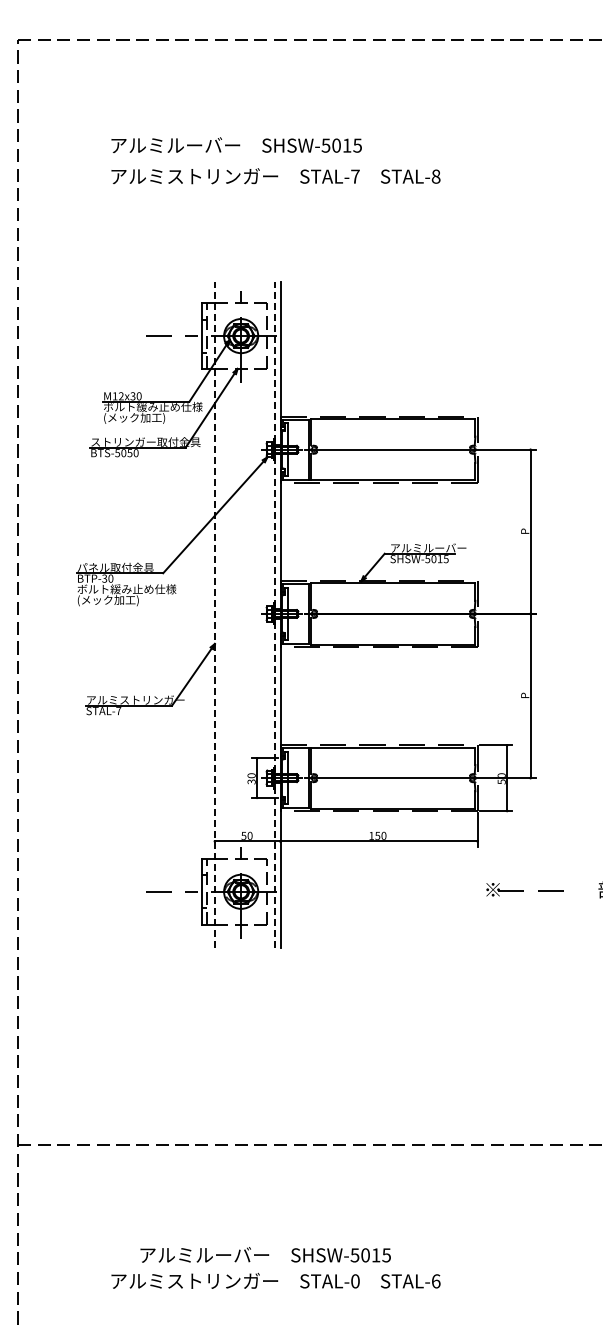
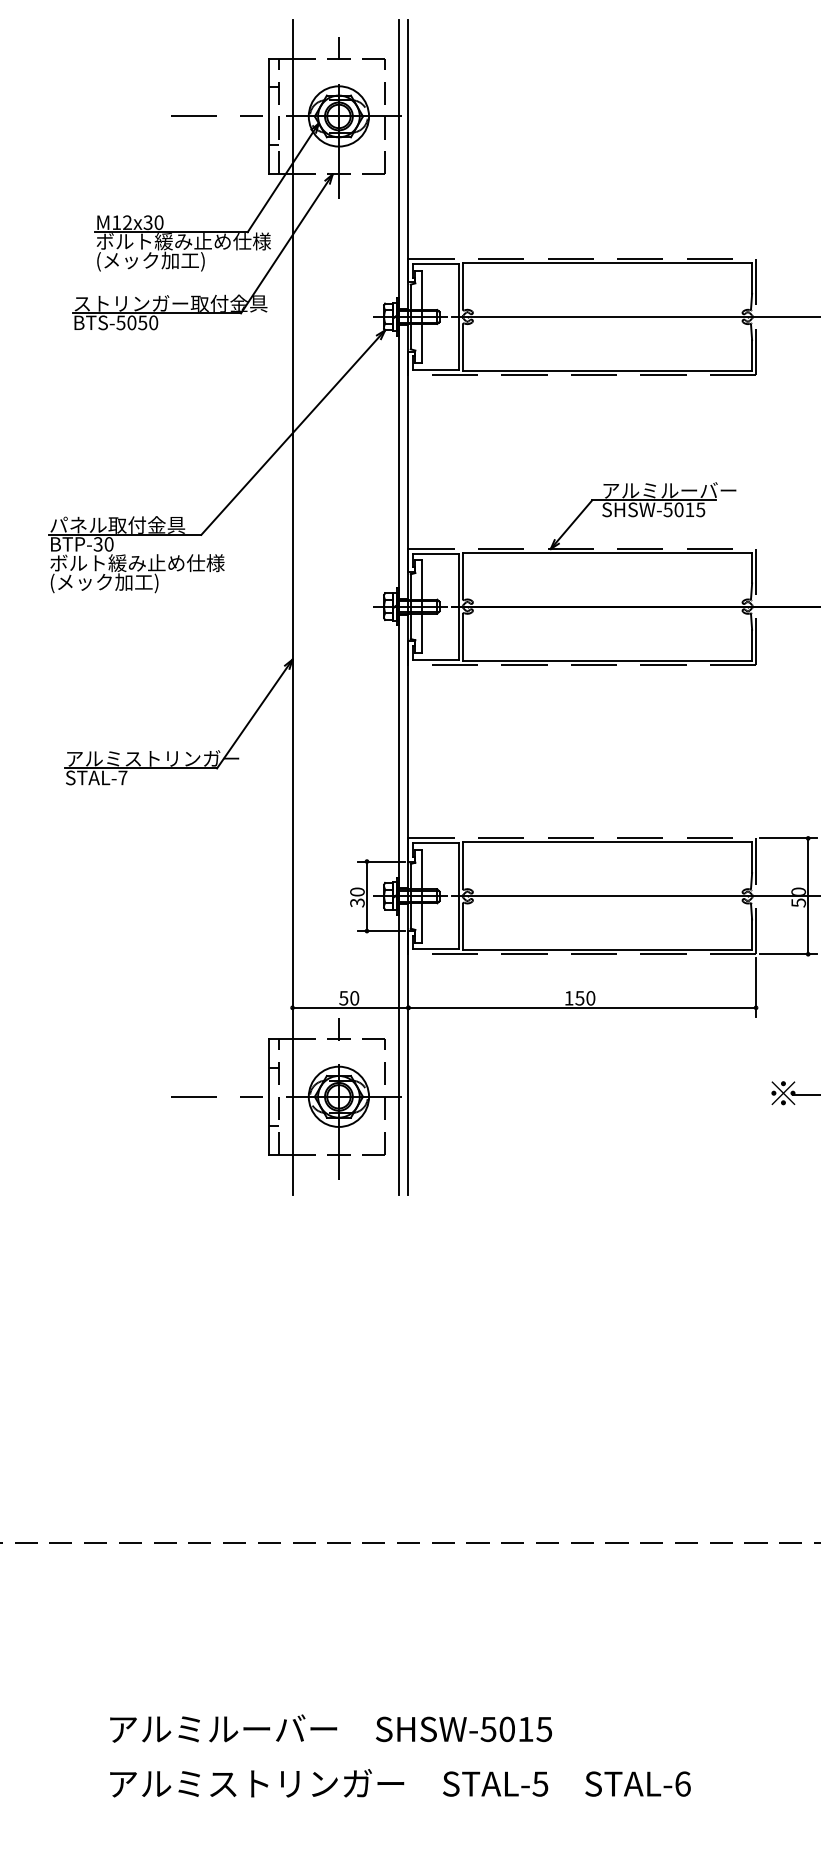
line: (214, 614) -> (291, 607), dashed -> solid
line: (275, 614) -> (399, 607), dashed -> solid
text: (265, 1254) -> (330, 1727), moved
text: (355, 1281) -> (540, 1784), STAL-0 -> STAL-5

